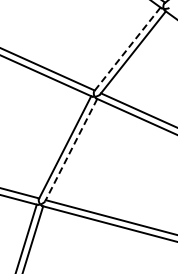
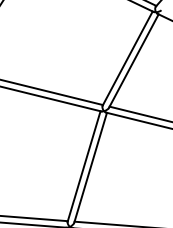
line: (127, 49) -> (127, 58), dashed -> solid
line: (71, 150) -> (90, 168), dashed -> solid

